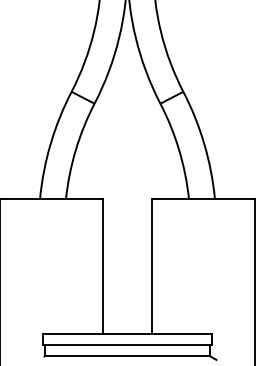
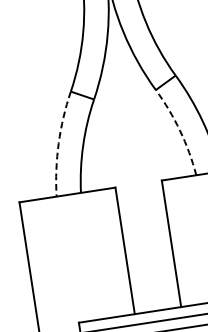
arc: (50, 143) -> (58, 143), solid -> dashed
arc: (179, 149) -> (180, 130), solid -> dashed

